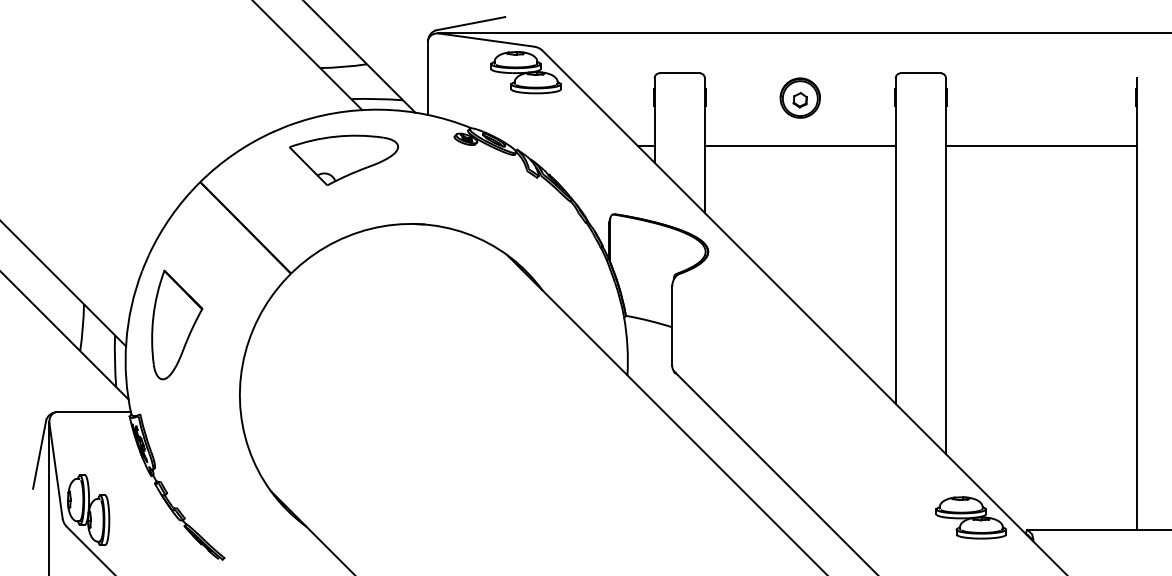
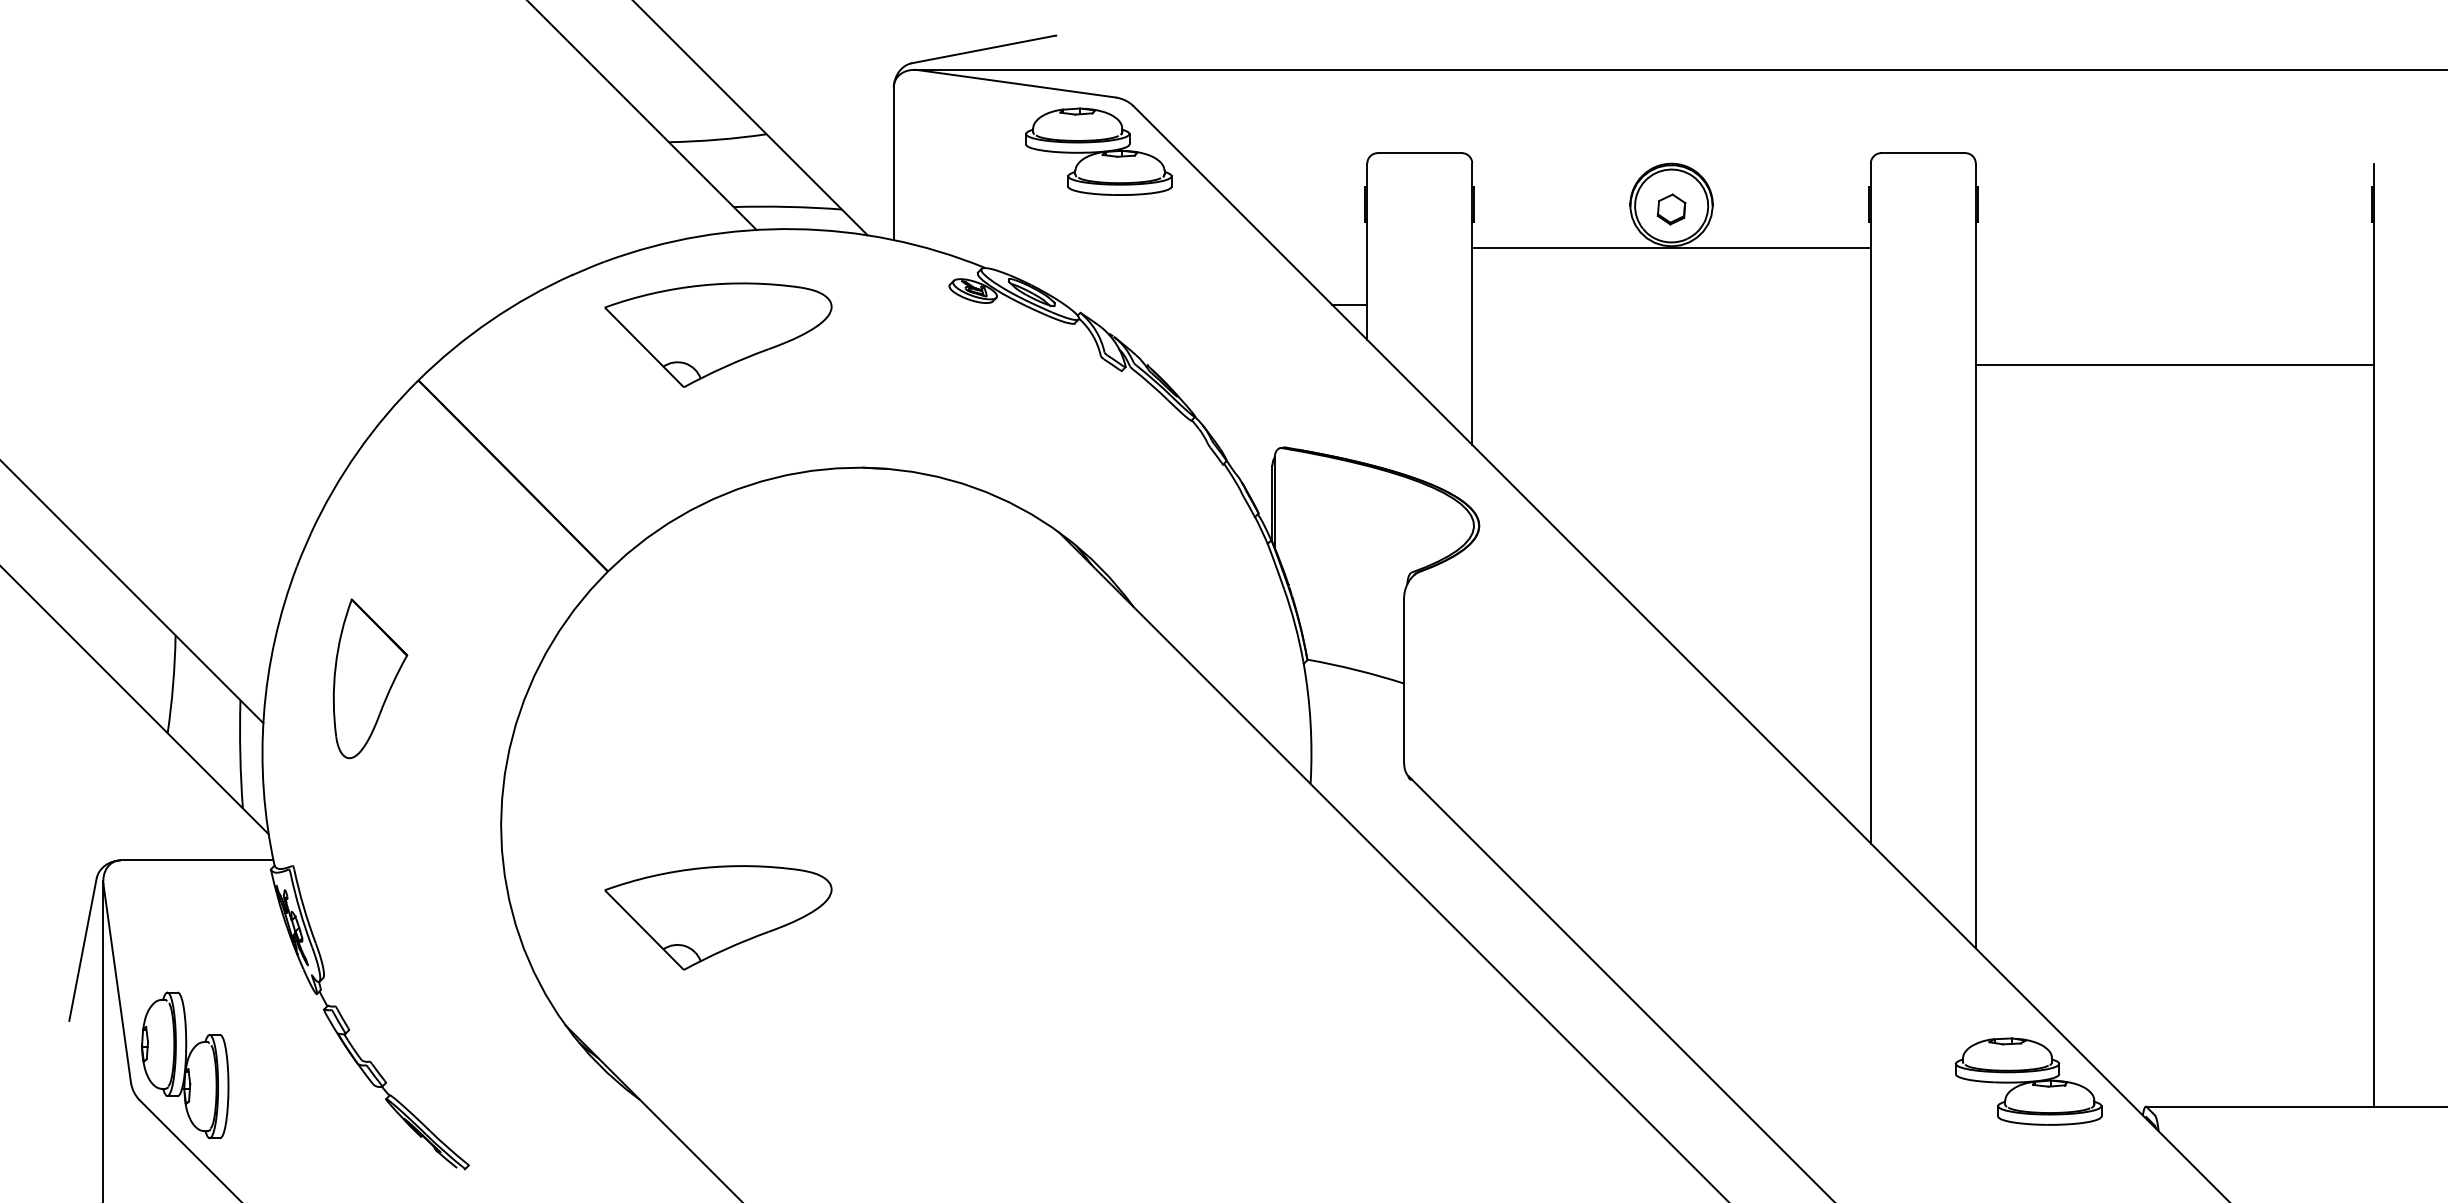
line: (799, 145) -> (1669, 247), moved
line: (1040, 145) -> (2173, 364), moved
part: (177, 324) -> (370, 677), size x0.7
part: (343, 438) -> (717, 915), added

